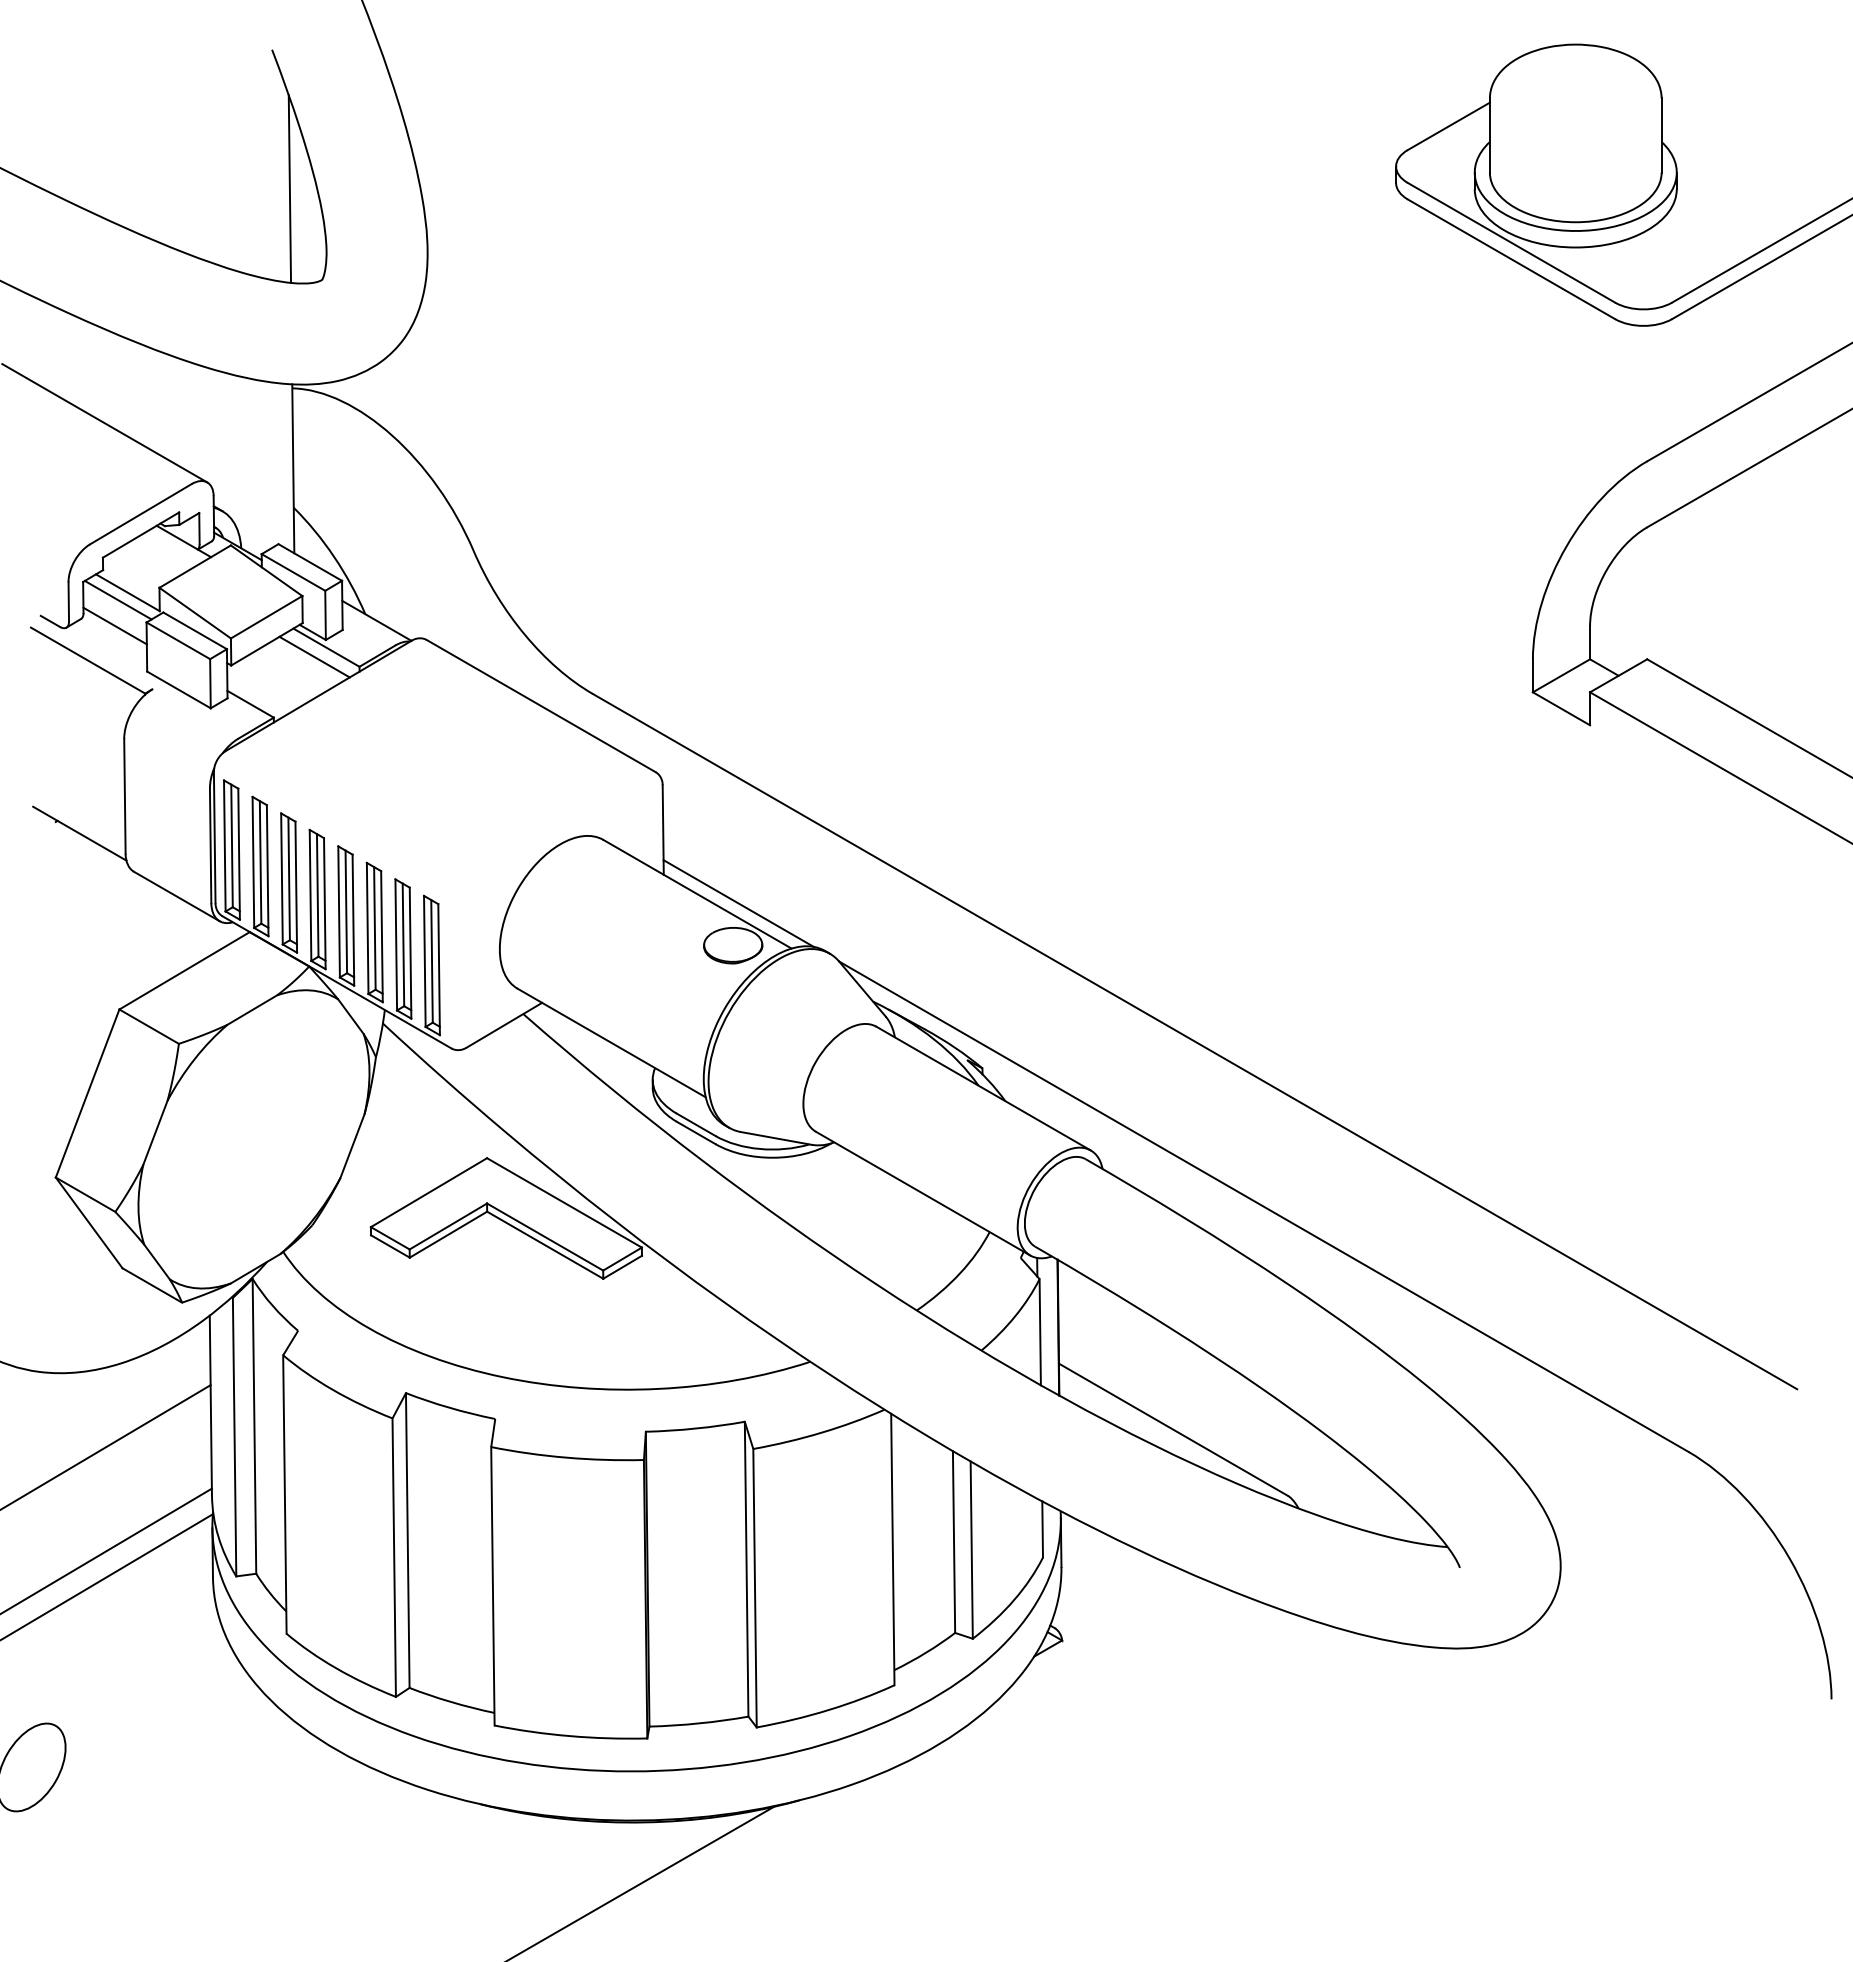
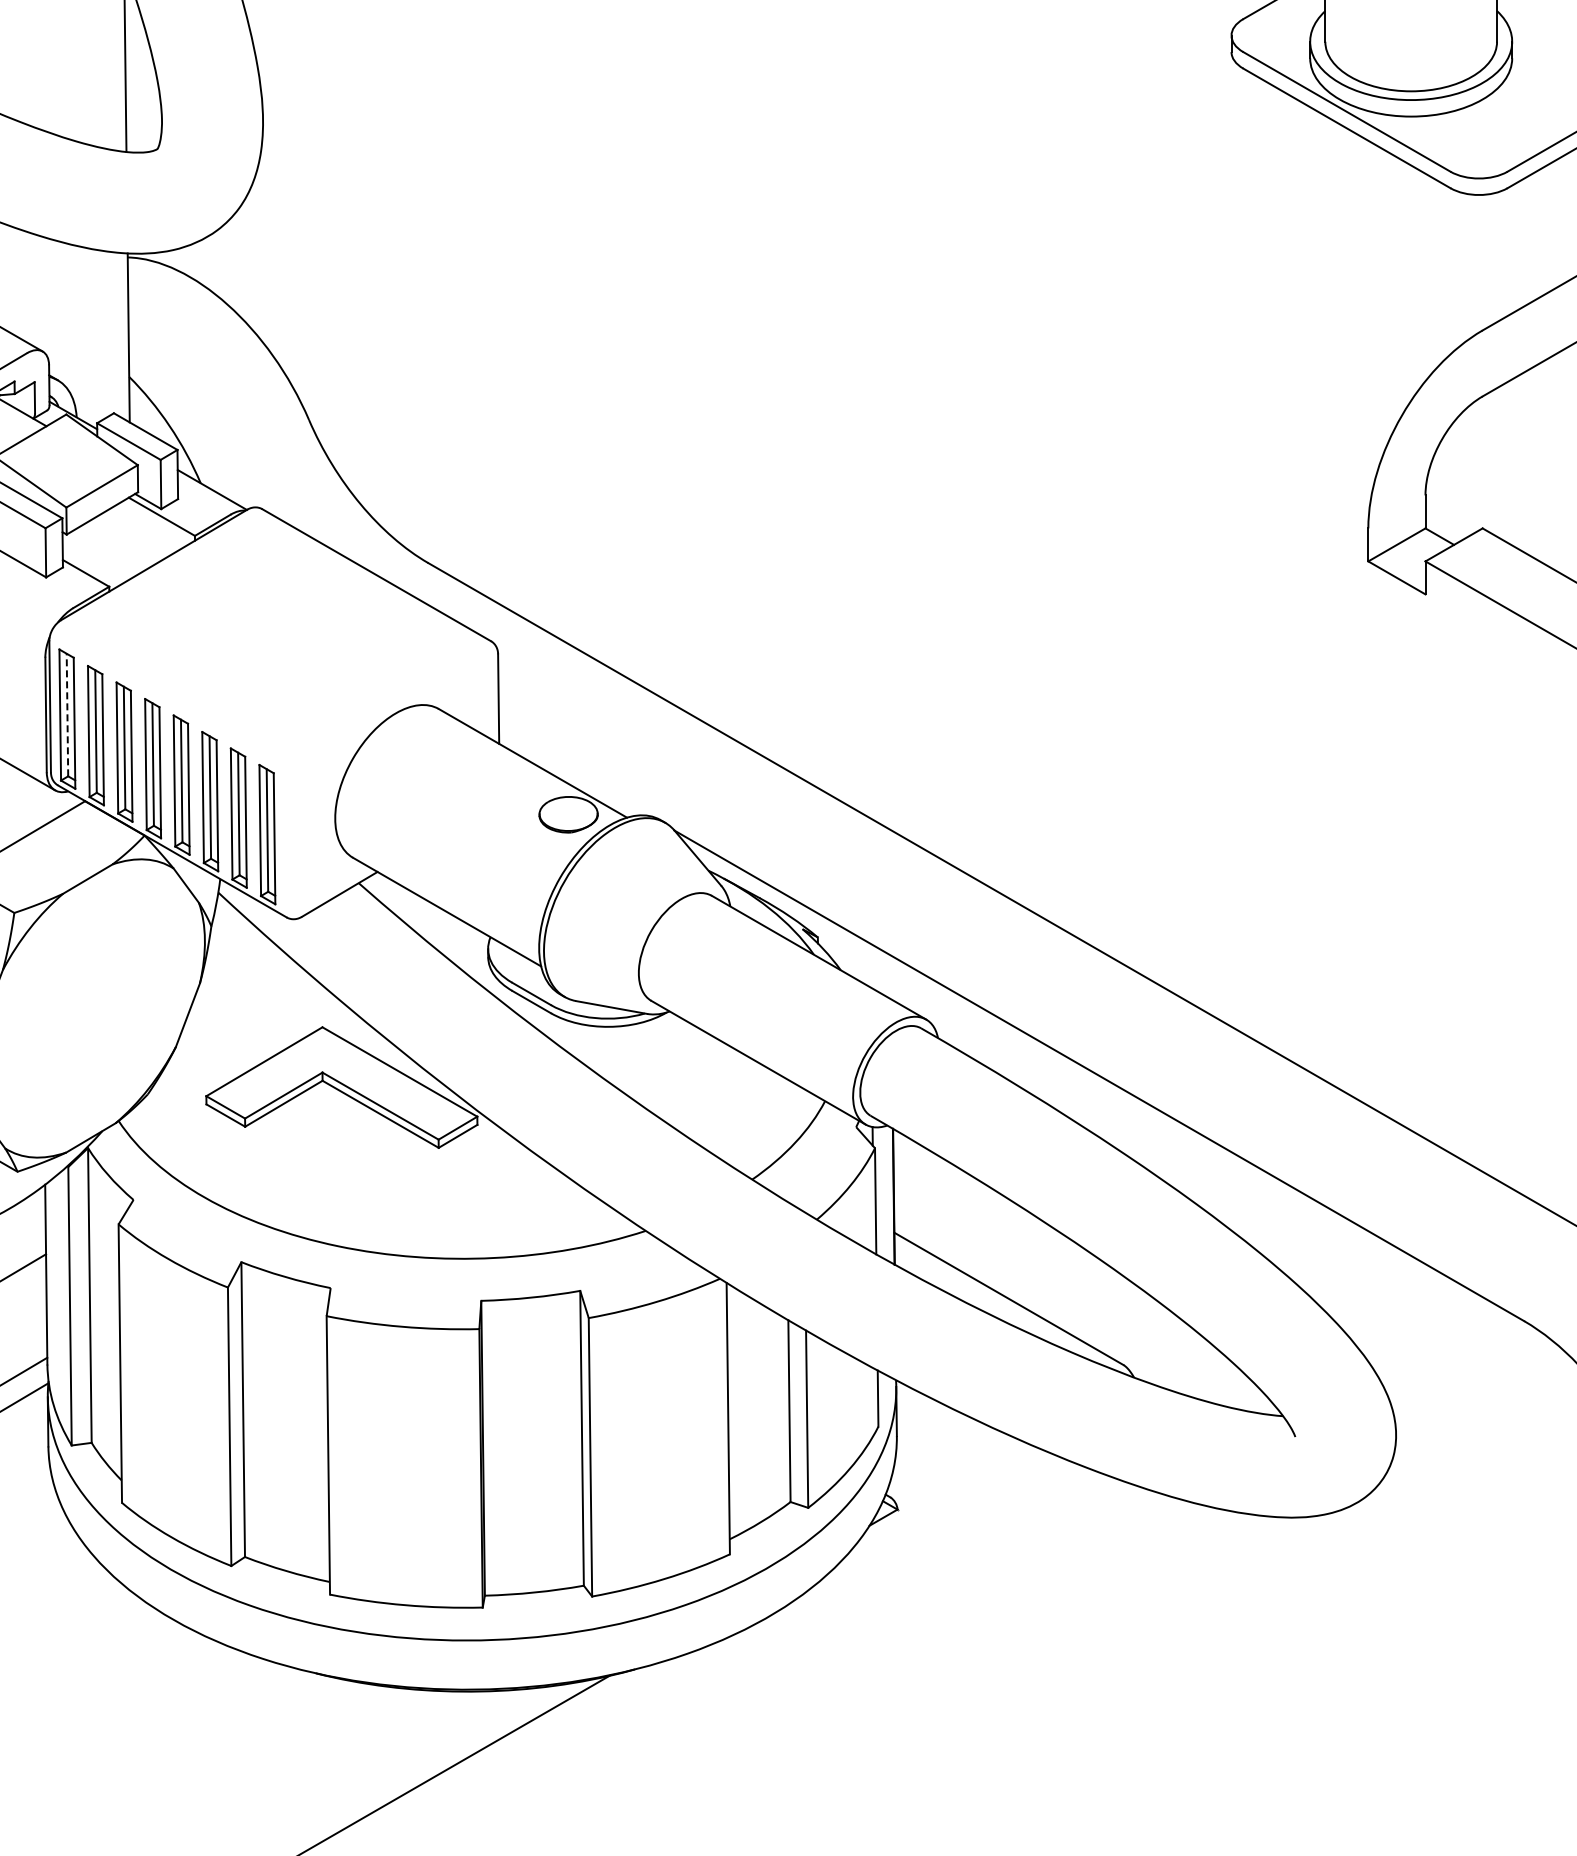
line: (314, 656) -> (149, 525), removed
line: (232, 845) -> (67, 714), solid -> dashed
line: (738, 903) -> (573, 772), removed

